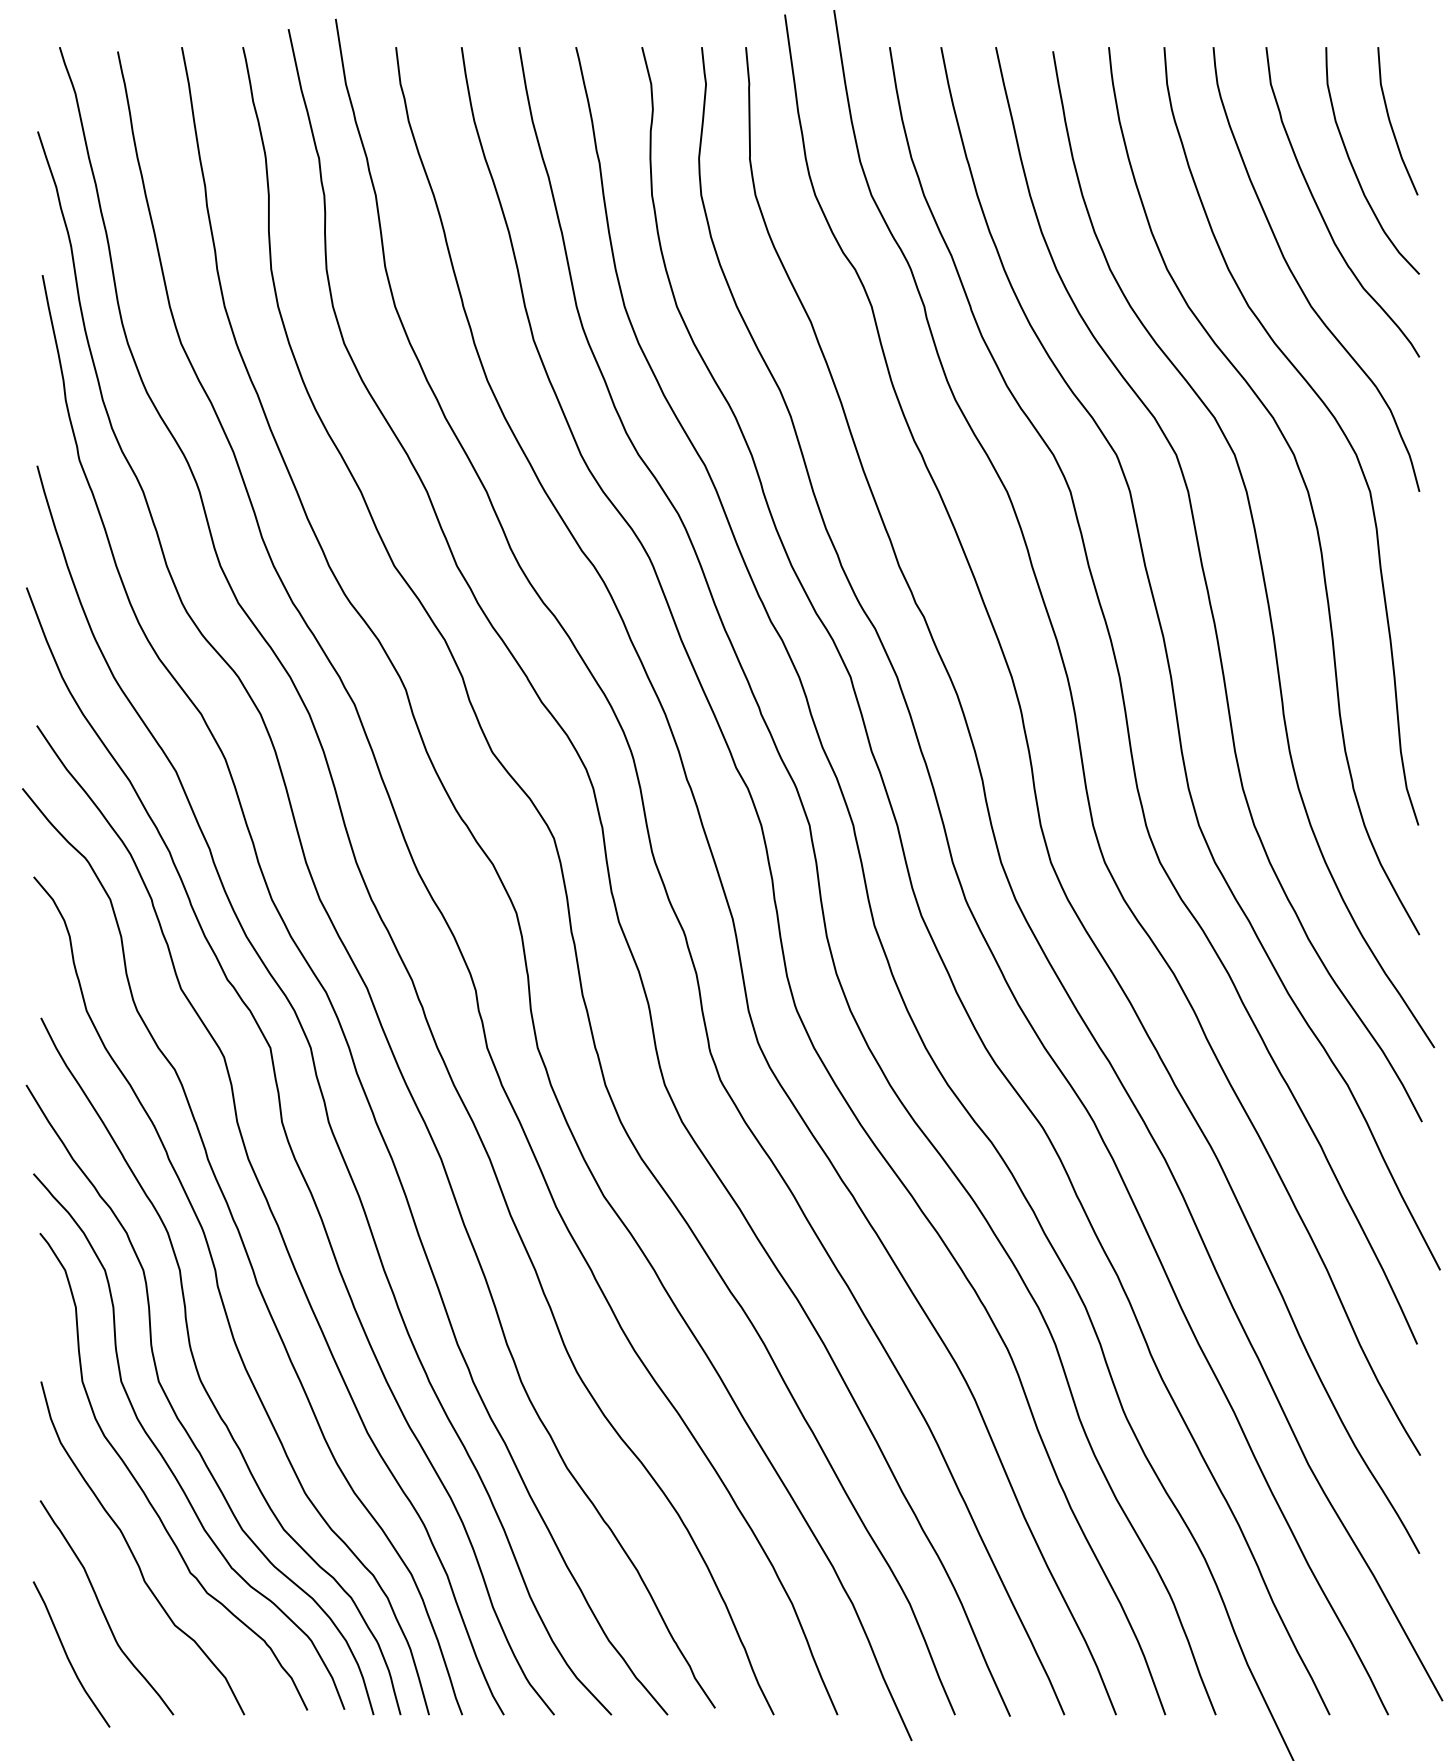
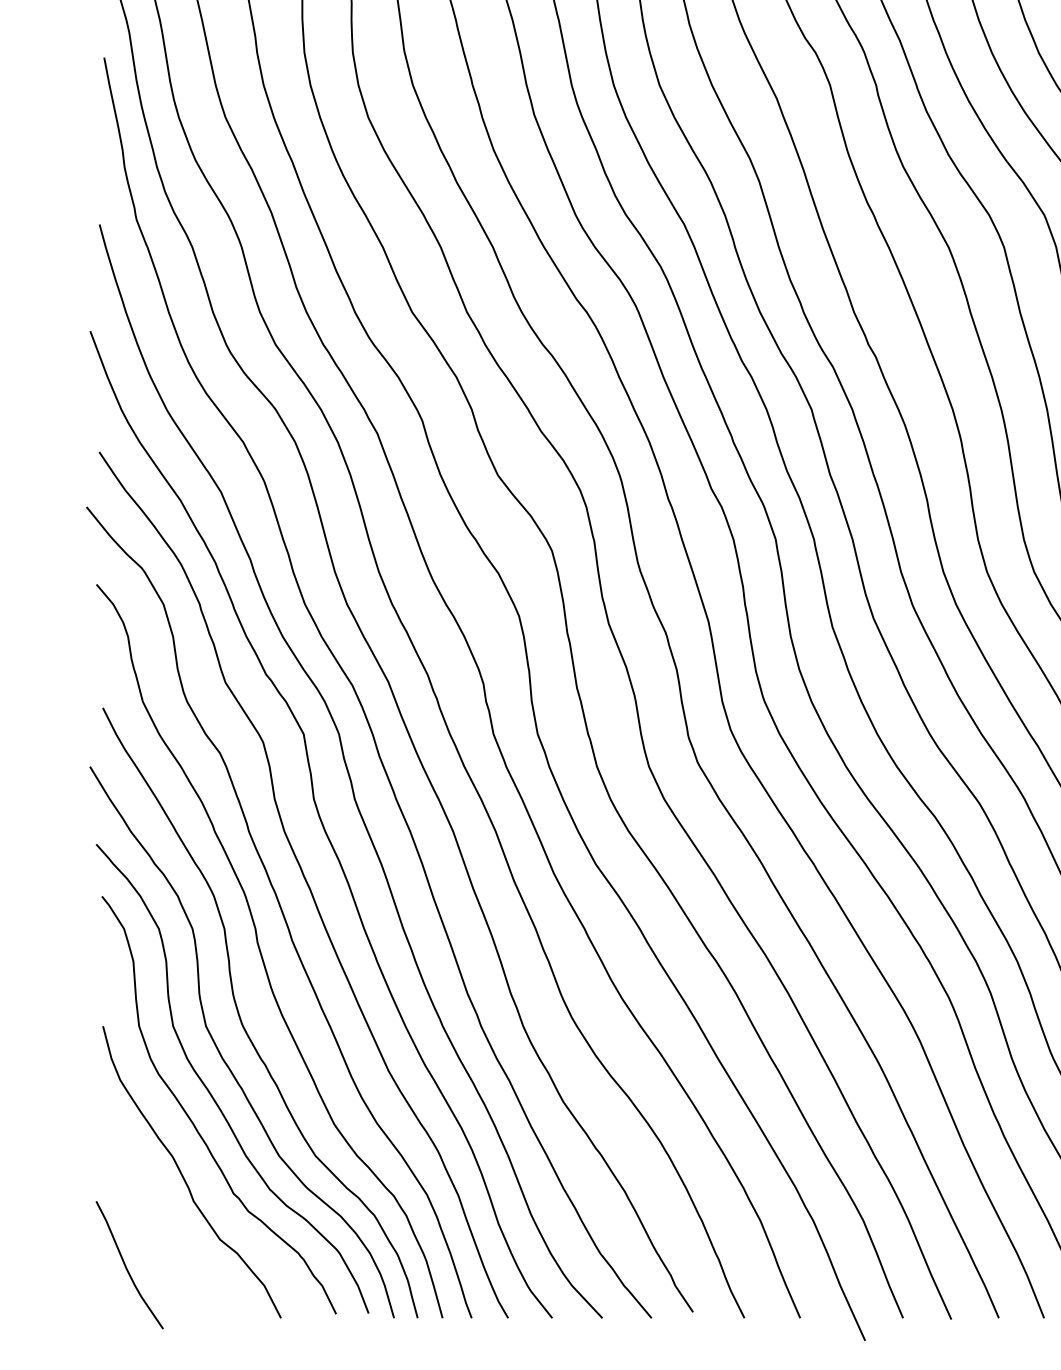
curve: (102, 1608) -> (156, 1224), removed

